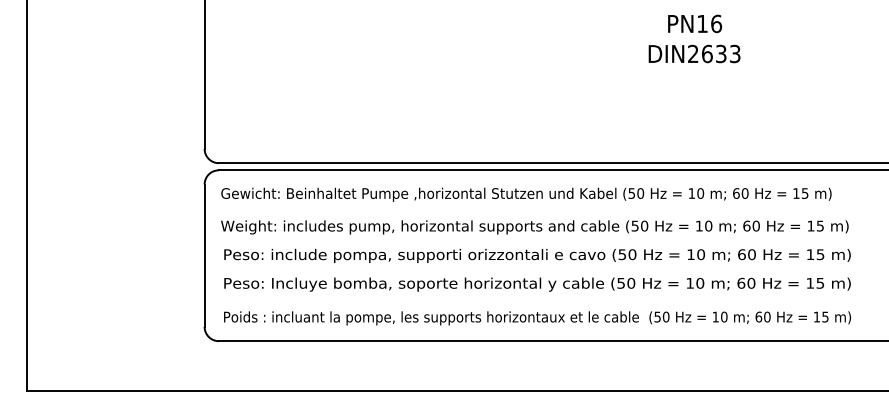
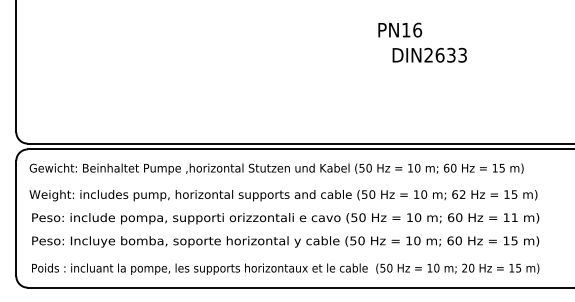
text: (695, 23) -> (400, 29), moved
text: (694, 53) -> (429, 54), moved
text: (755, 225) -> (462, 194), 60 -> 62
text: (820, 254) -> (514, 217), 15 -> 11
text: (758, 316) -> (464, 267), 60 -> 20

